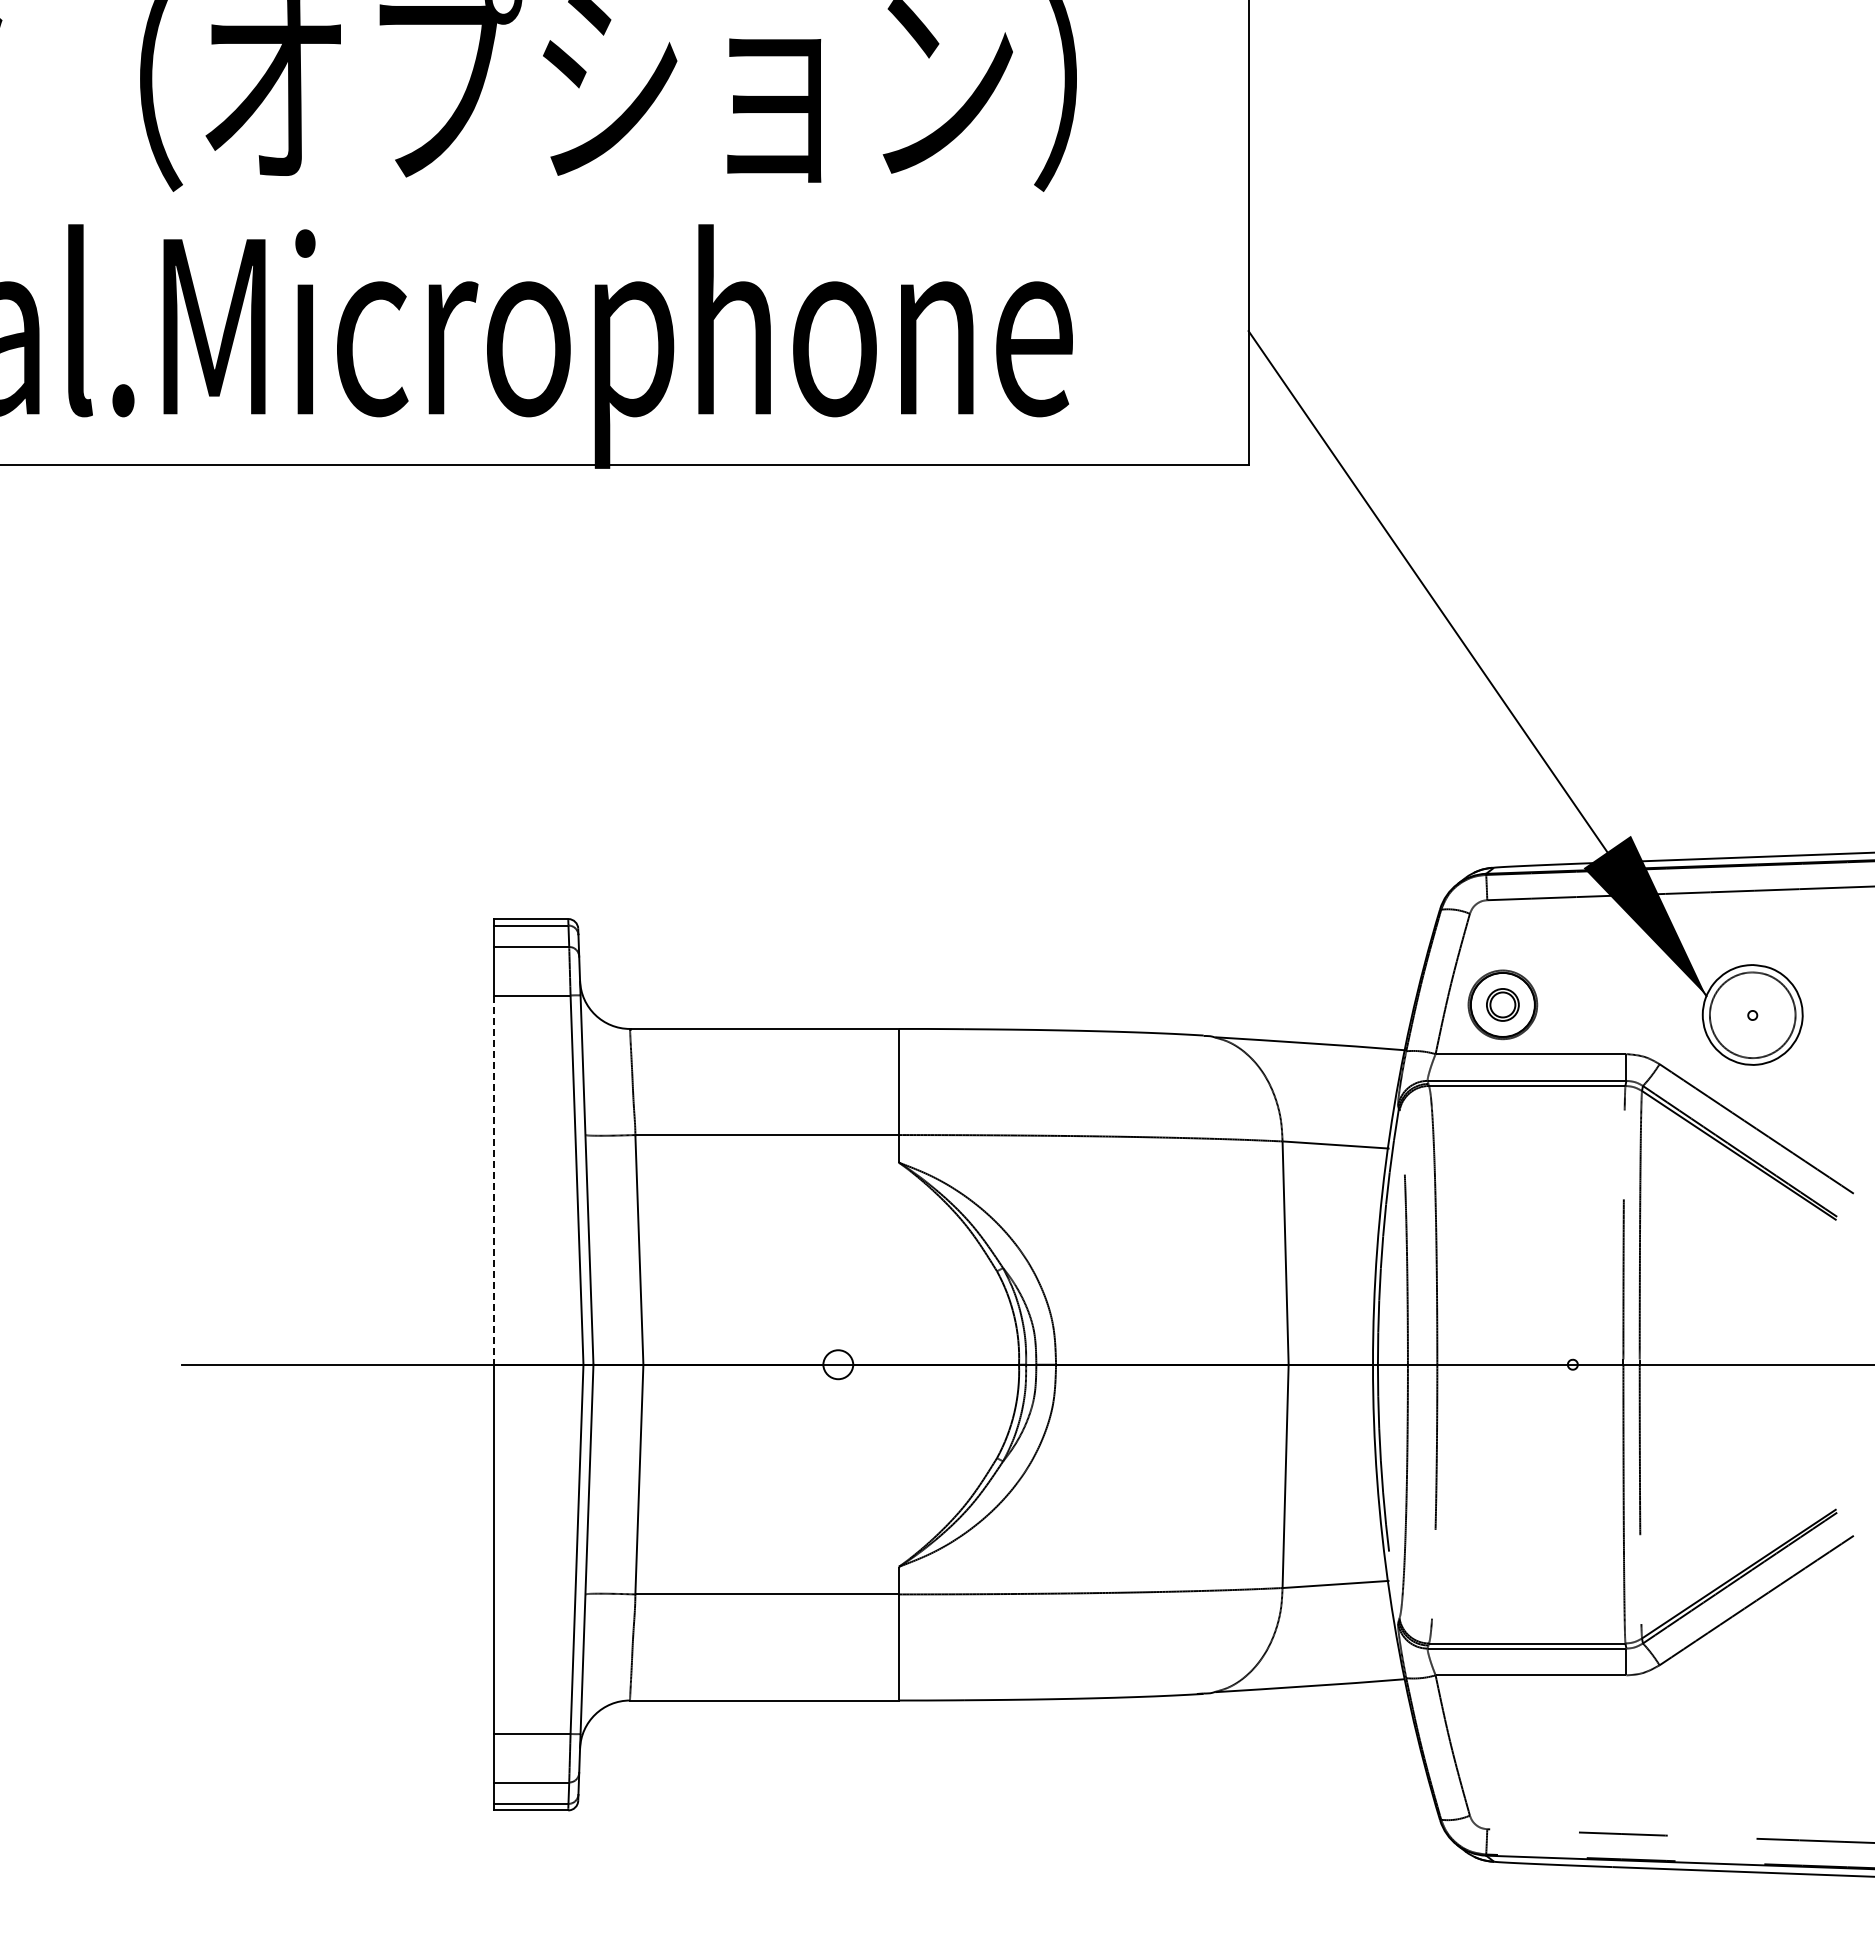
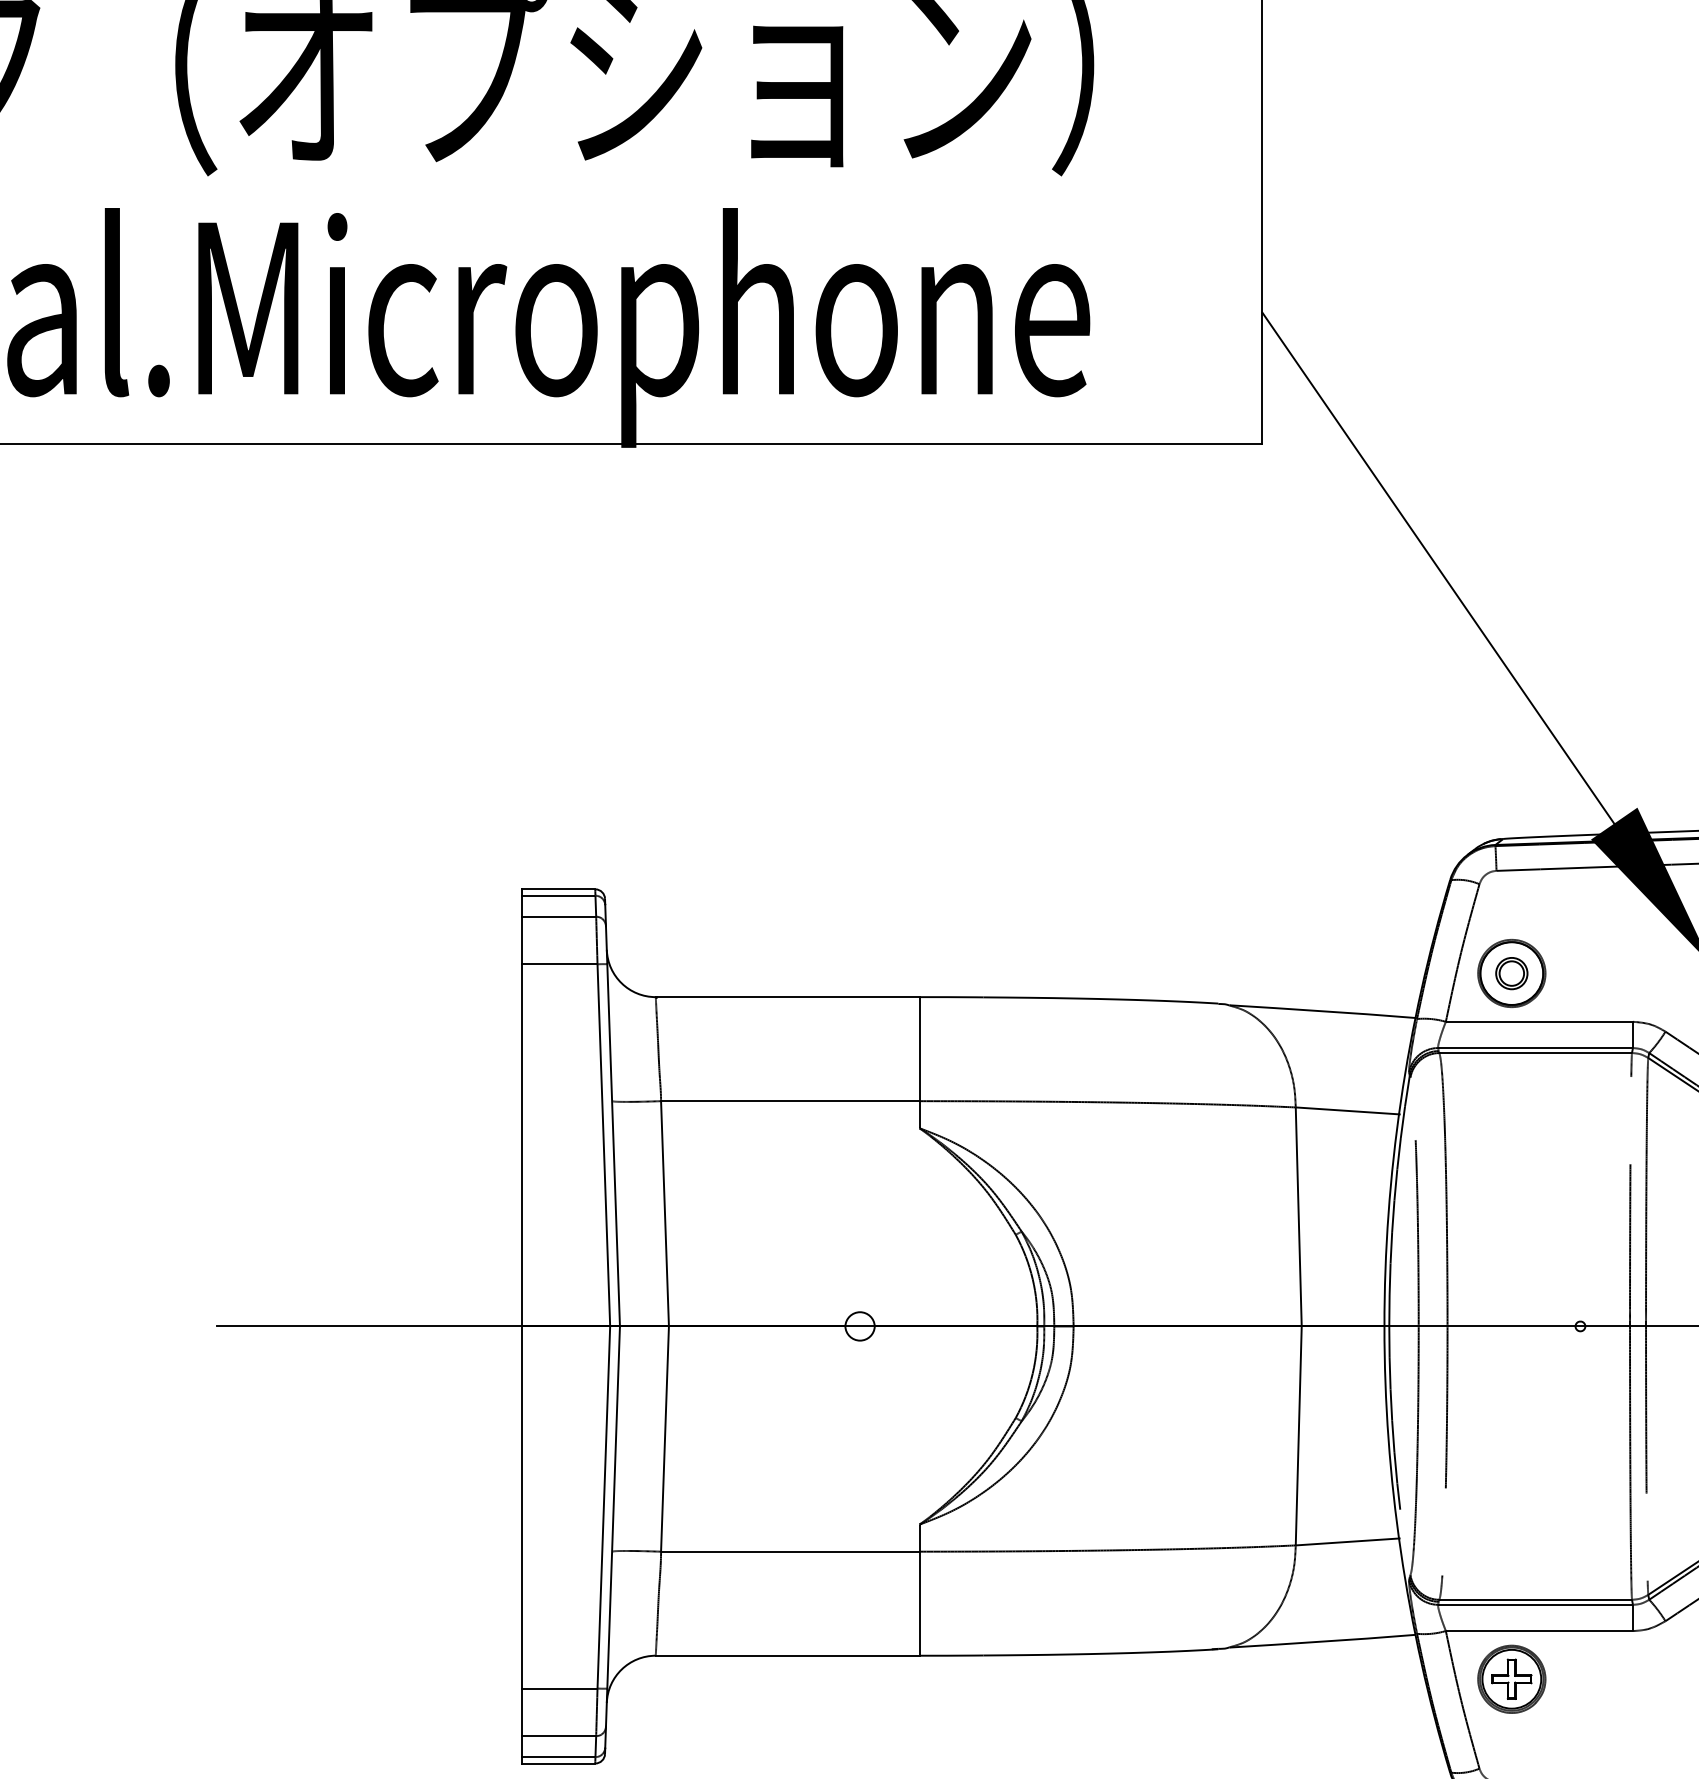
line: (493, 1180) -> (521, 1145), dashed -> solid
part: (1502, 1724) -> (1511, 1679), added

